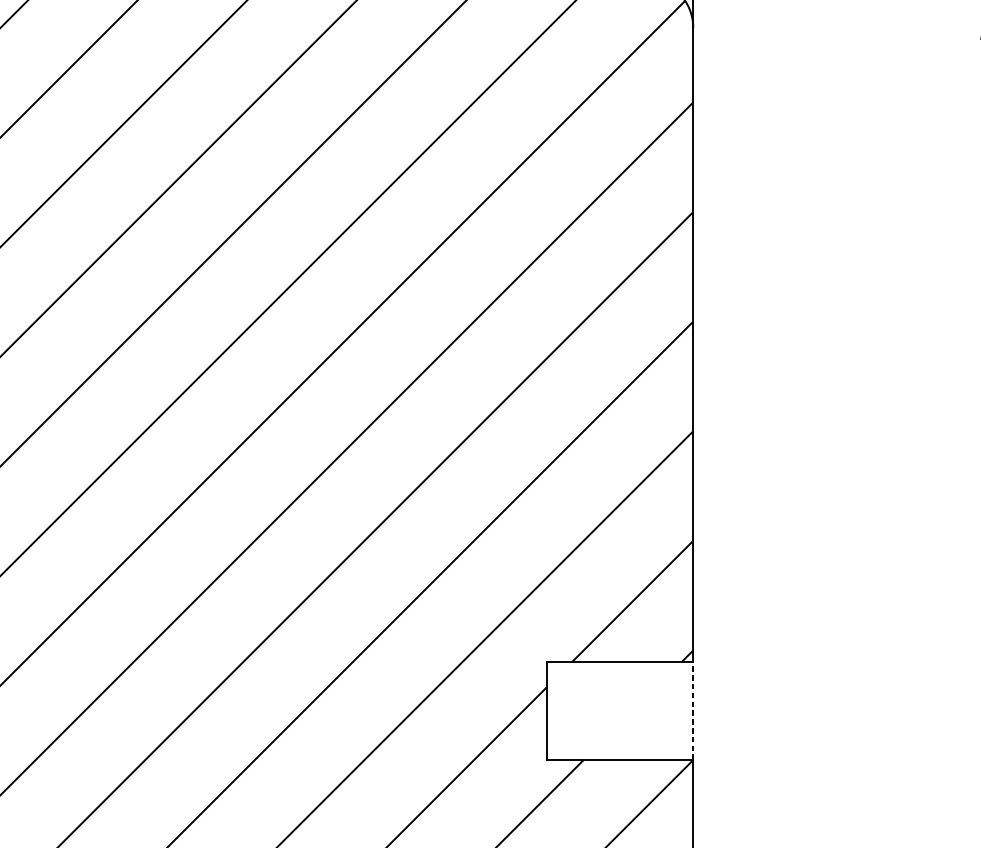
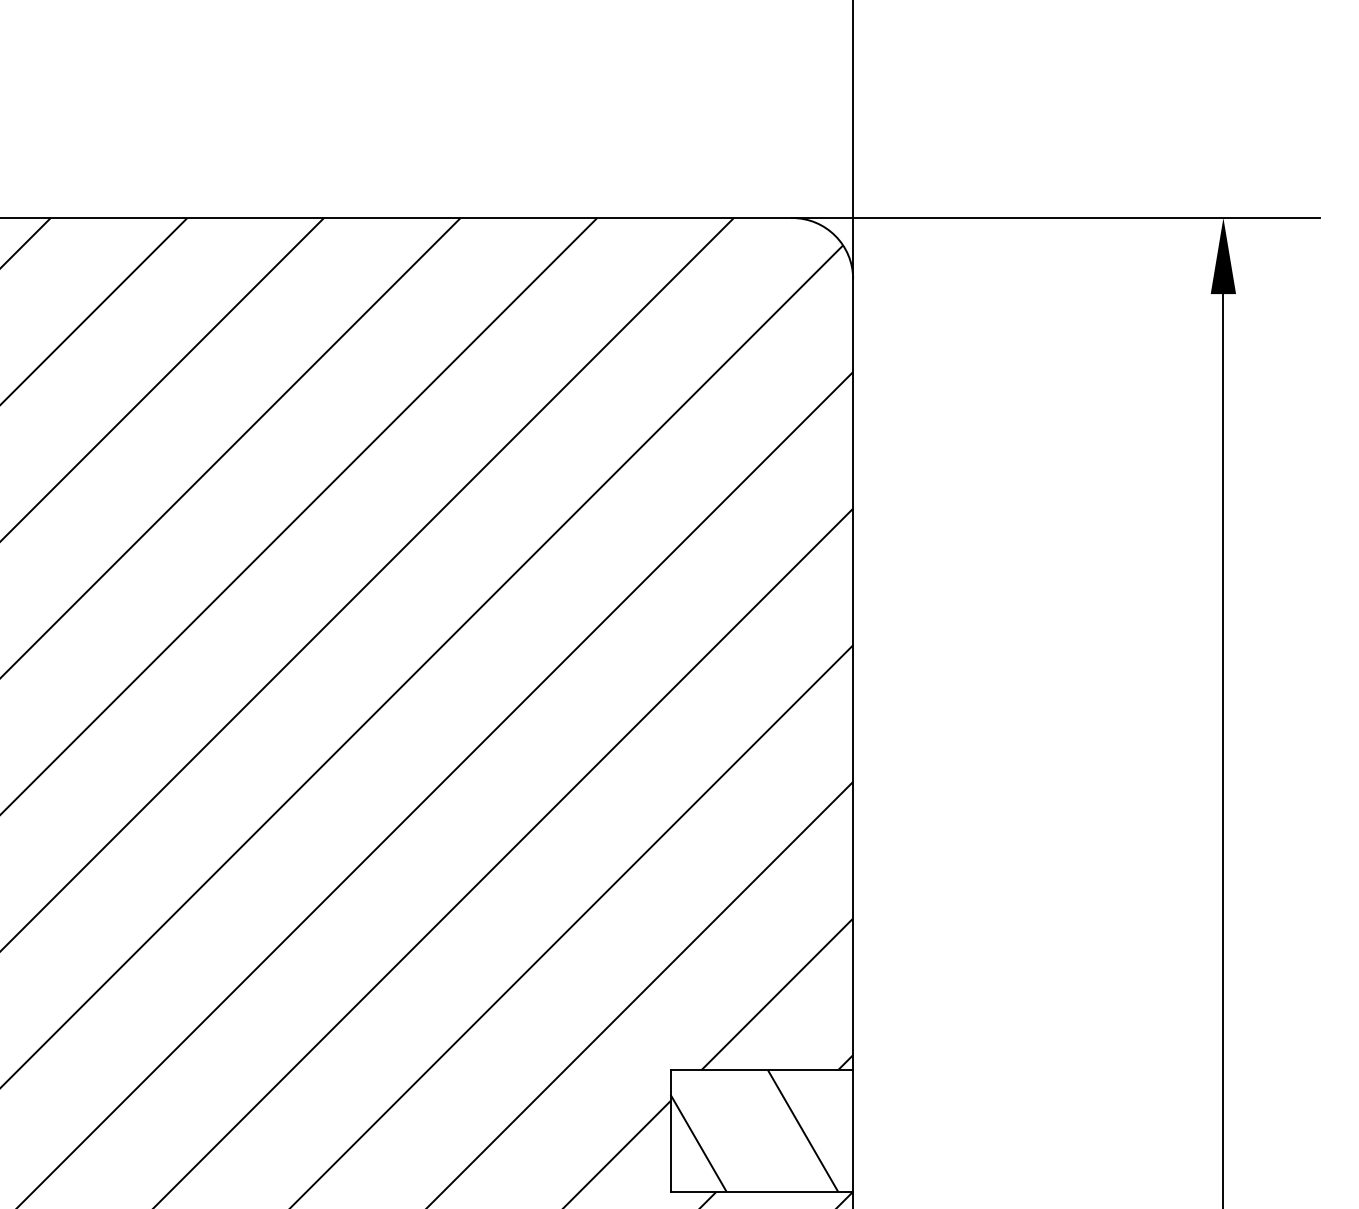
hatch: (614, 710) -> (754, 1130), added
line: (693, 710) -> (853, 1130), dashed -> solid

